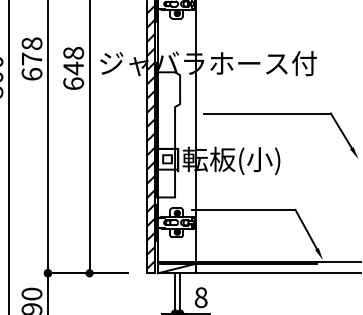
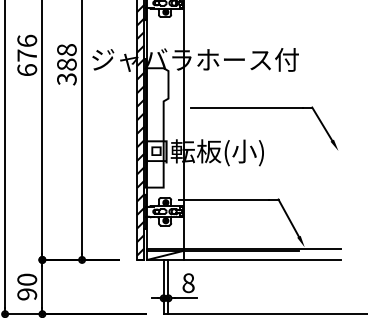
text: (31, 43) -> (26, 40), 678 -> 676
text: (73, 75) -> (66, 71), 648 -> 388

